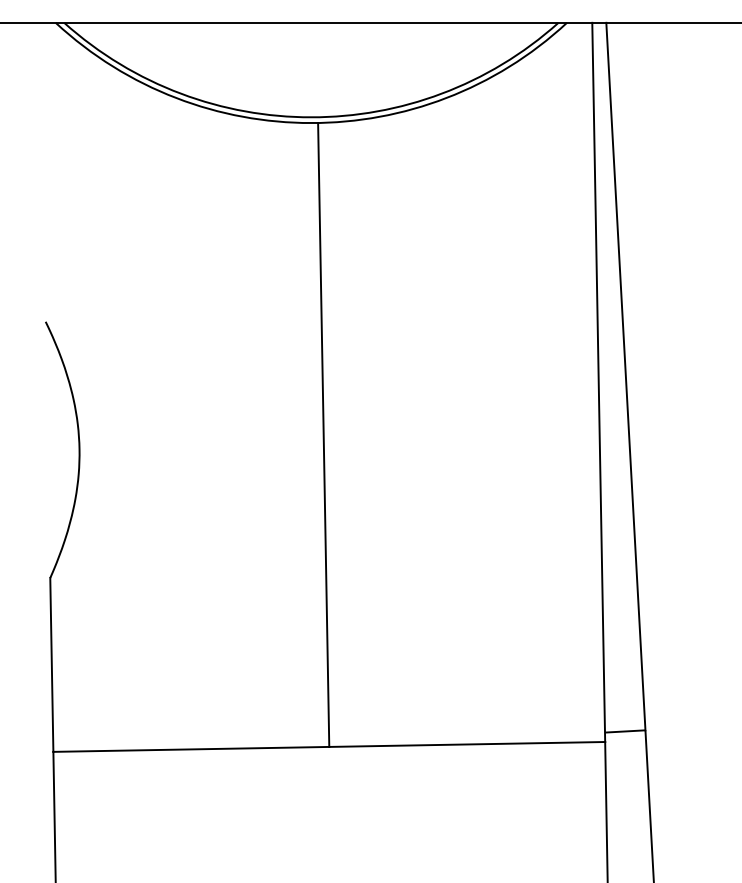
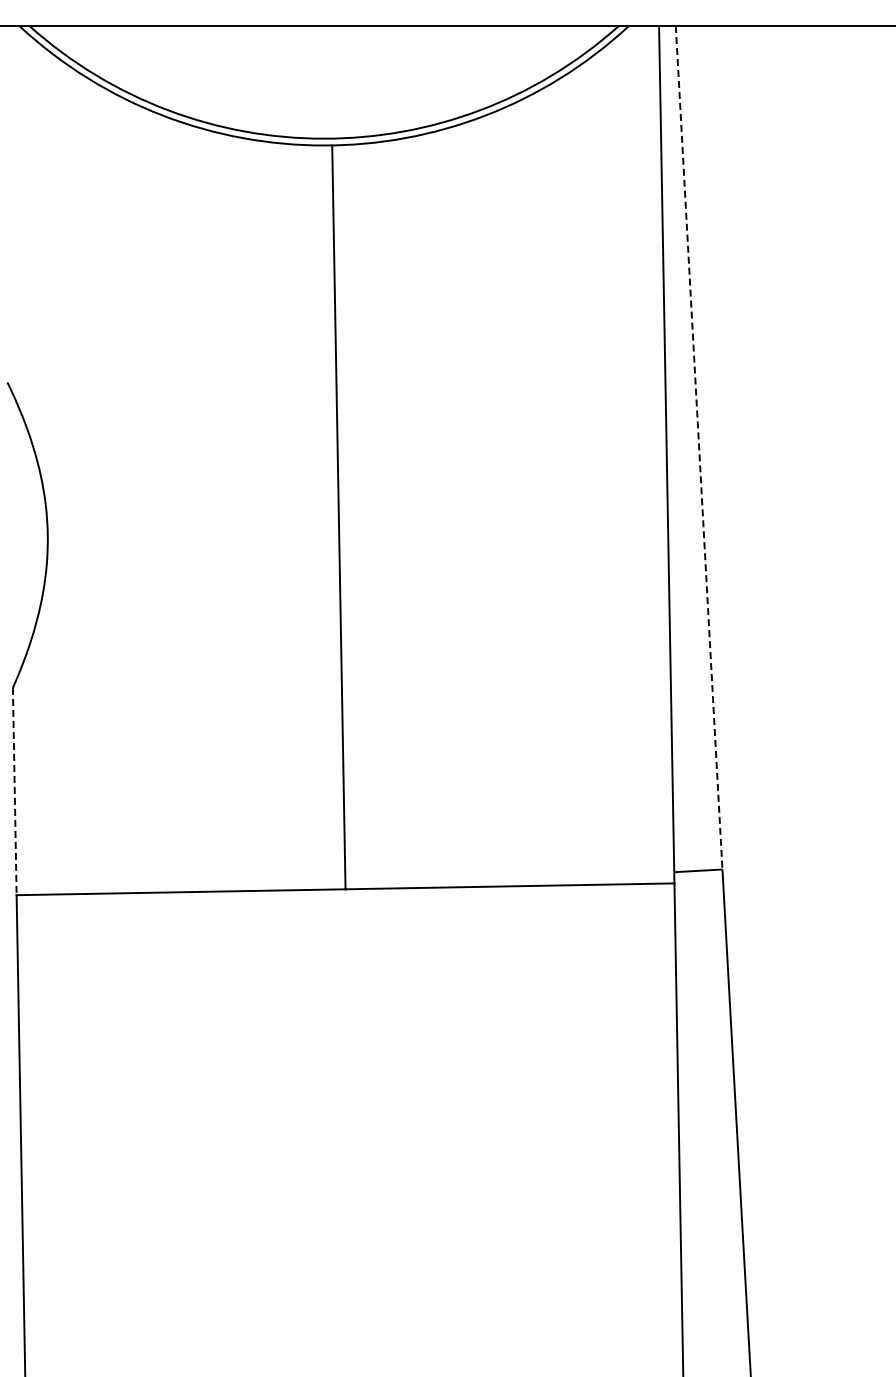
line: (626, 377) -> (699, 448), solid -> dashed
line: (51, 664) -> (14, 791), solid -> dashed

